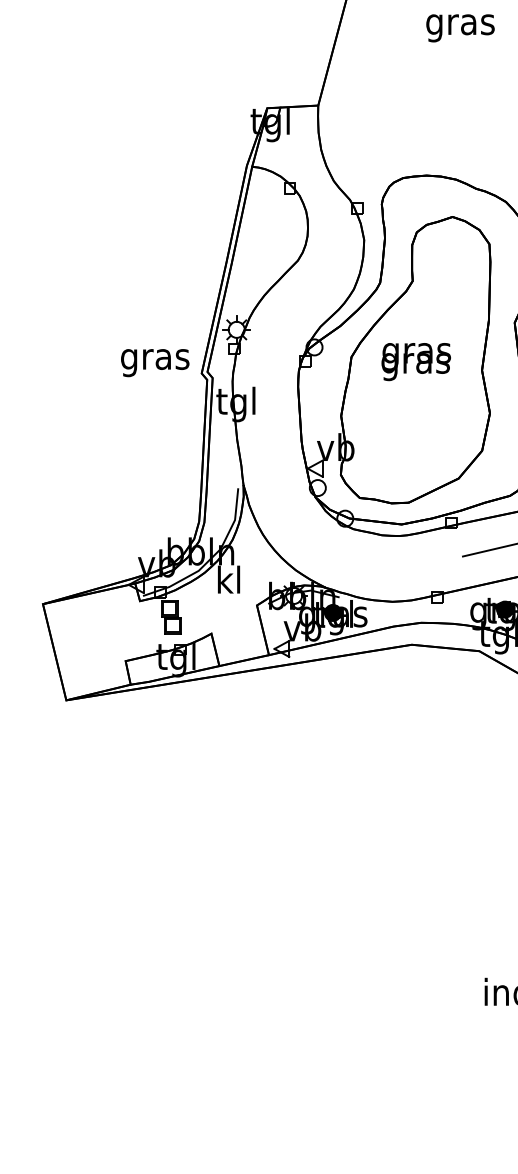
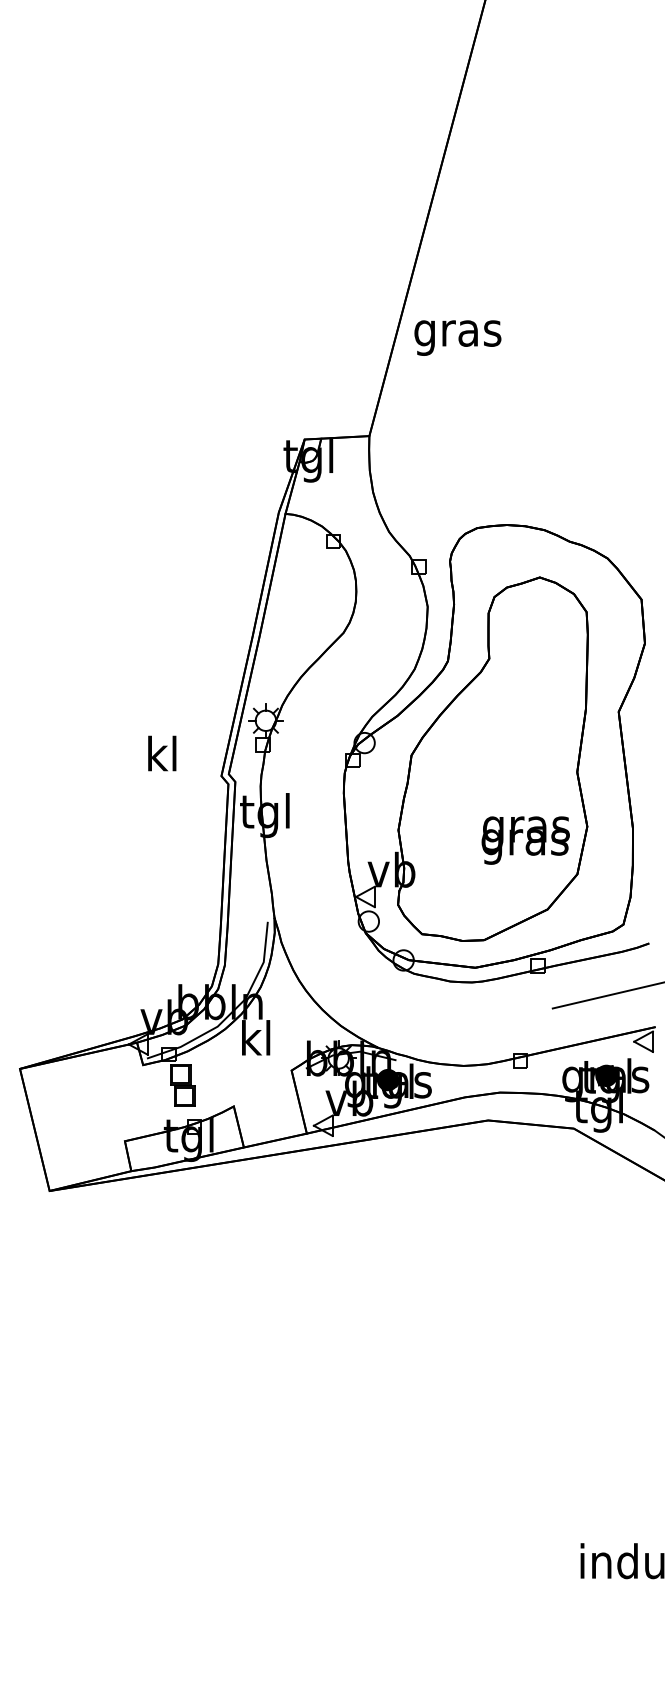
text: (460, 27) -> (457, 337), moved
text: (155, 358) -> (162, 757), gras -> kl
text: (416, 361) -> (525, 840), moved

